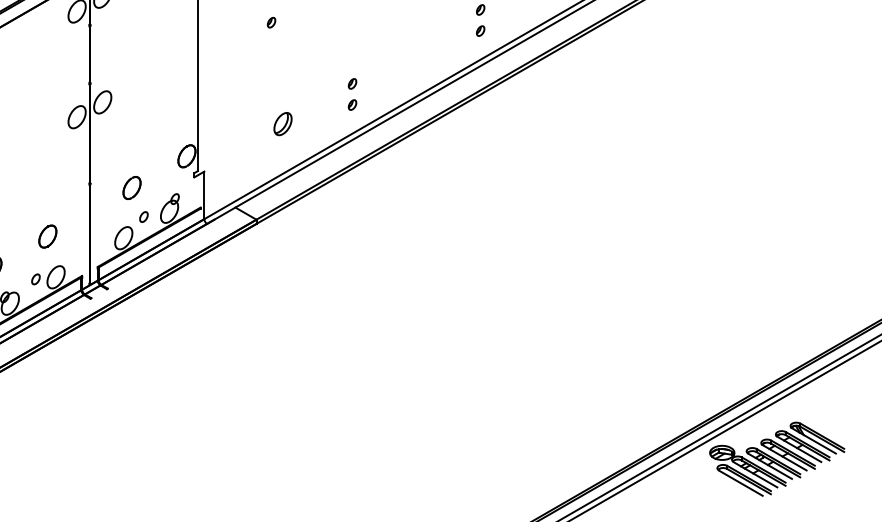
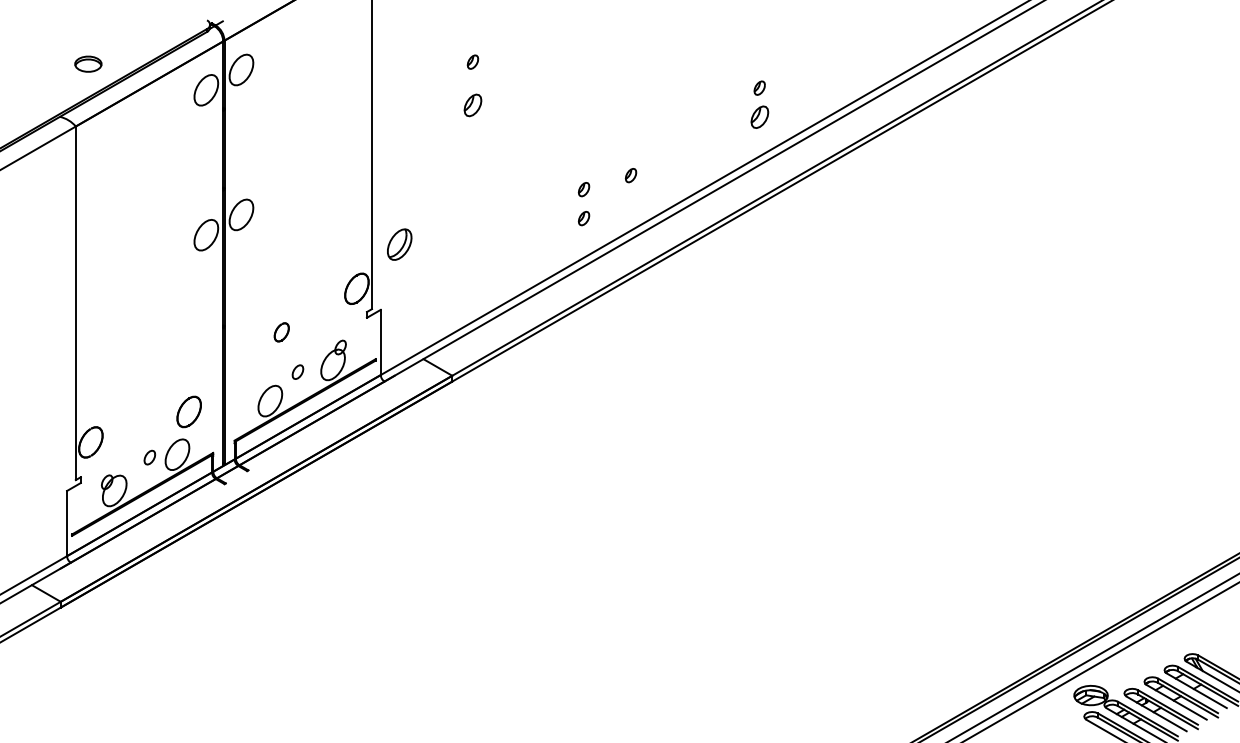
part: (271, 22) -> (472, 105), size x1.6
part: (480, 30) -> (759, 116), size x1.6
part: (387, 73) -> (631, 175), added
part: (282, 123) -> (399, 244), moved
part: (131, 188) -> (281, 332), size x0.6
part: (47, 236) -> (188, 411), moved

